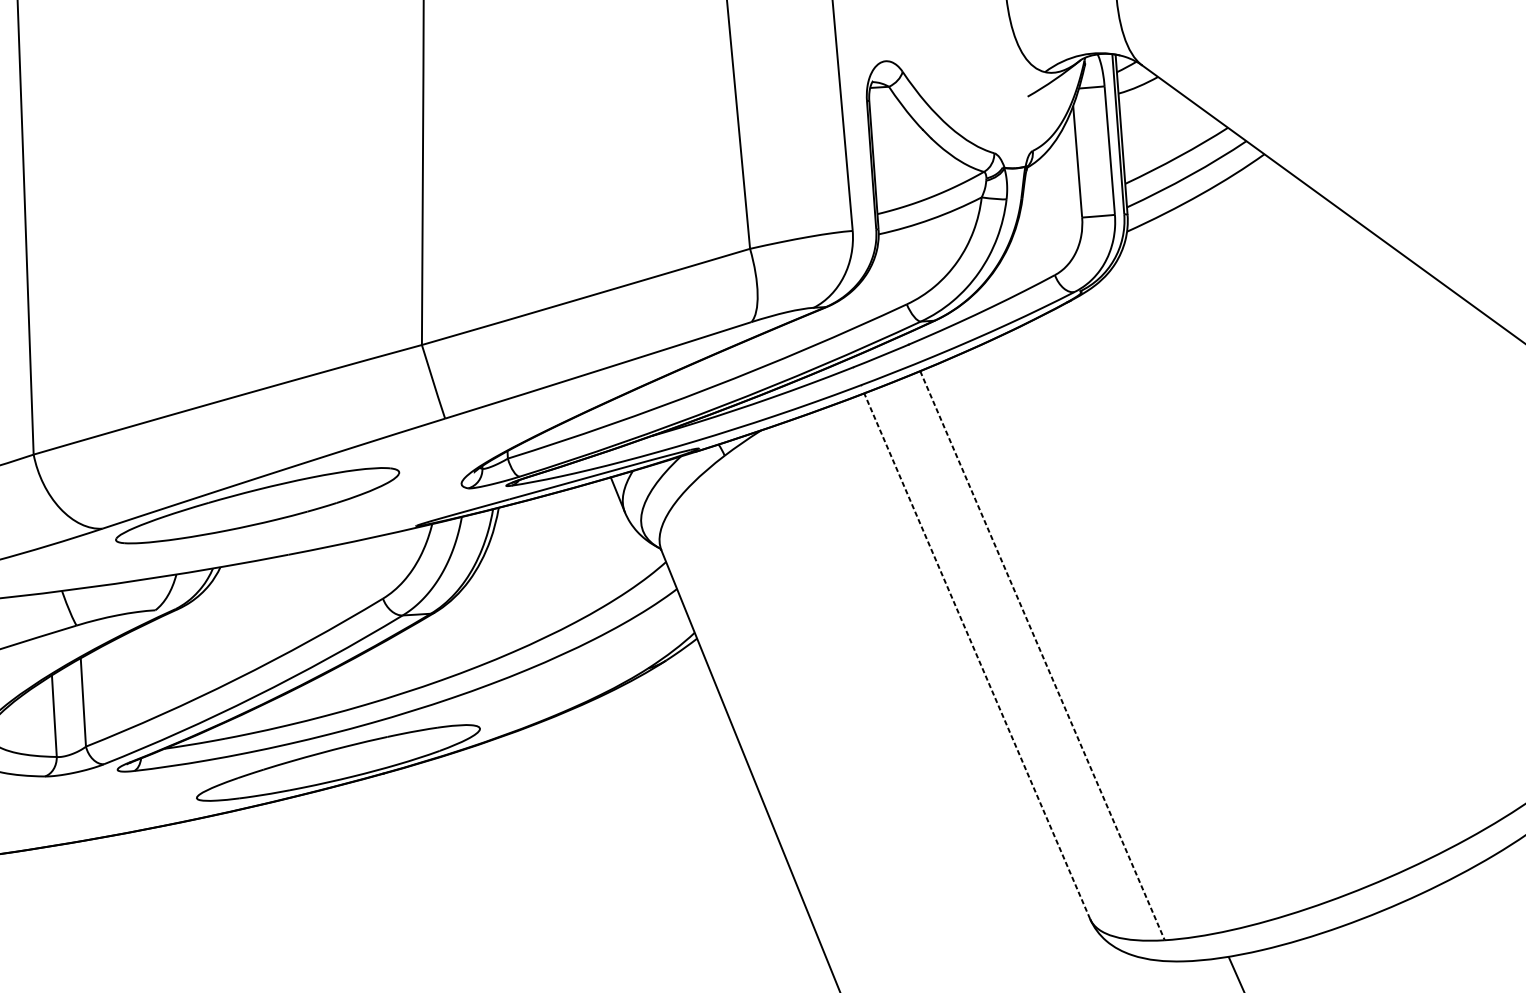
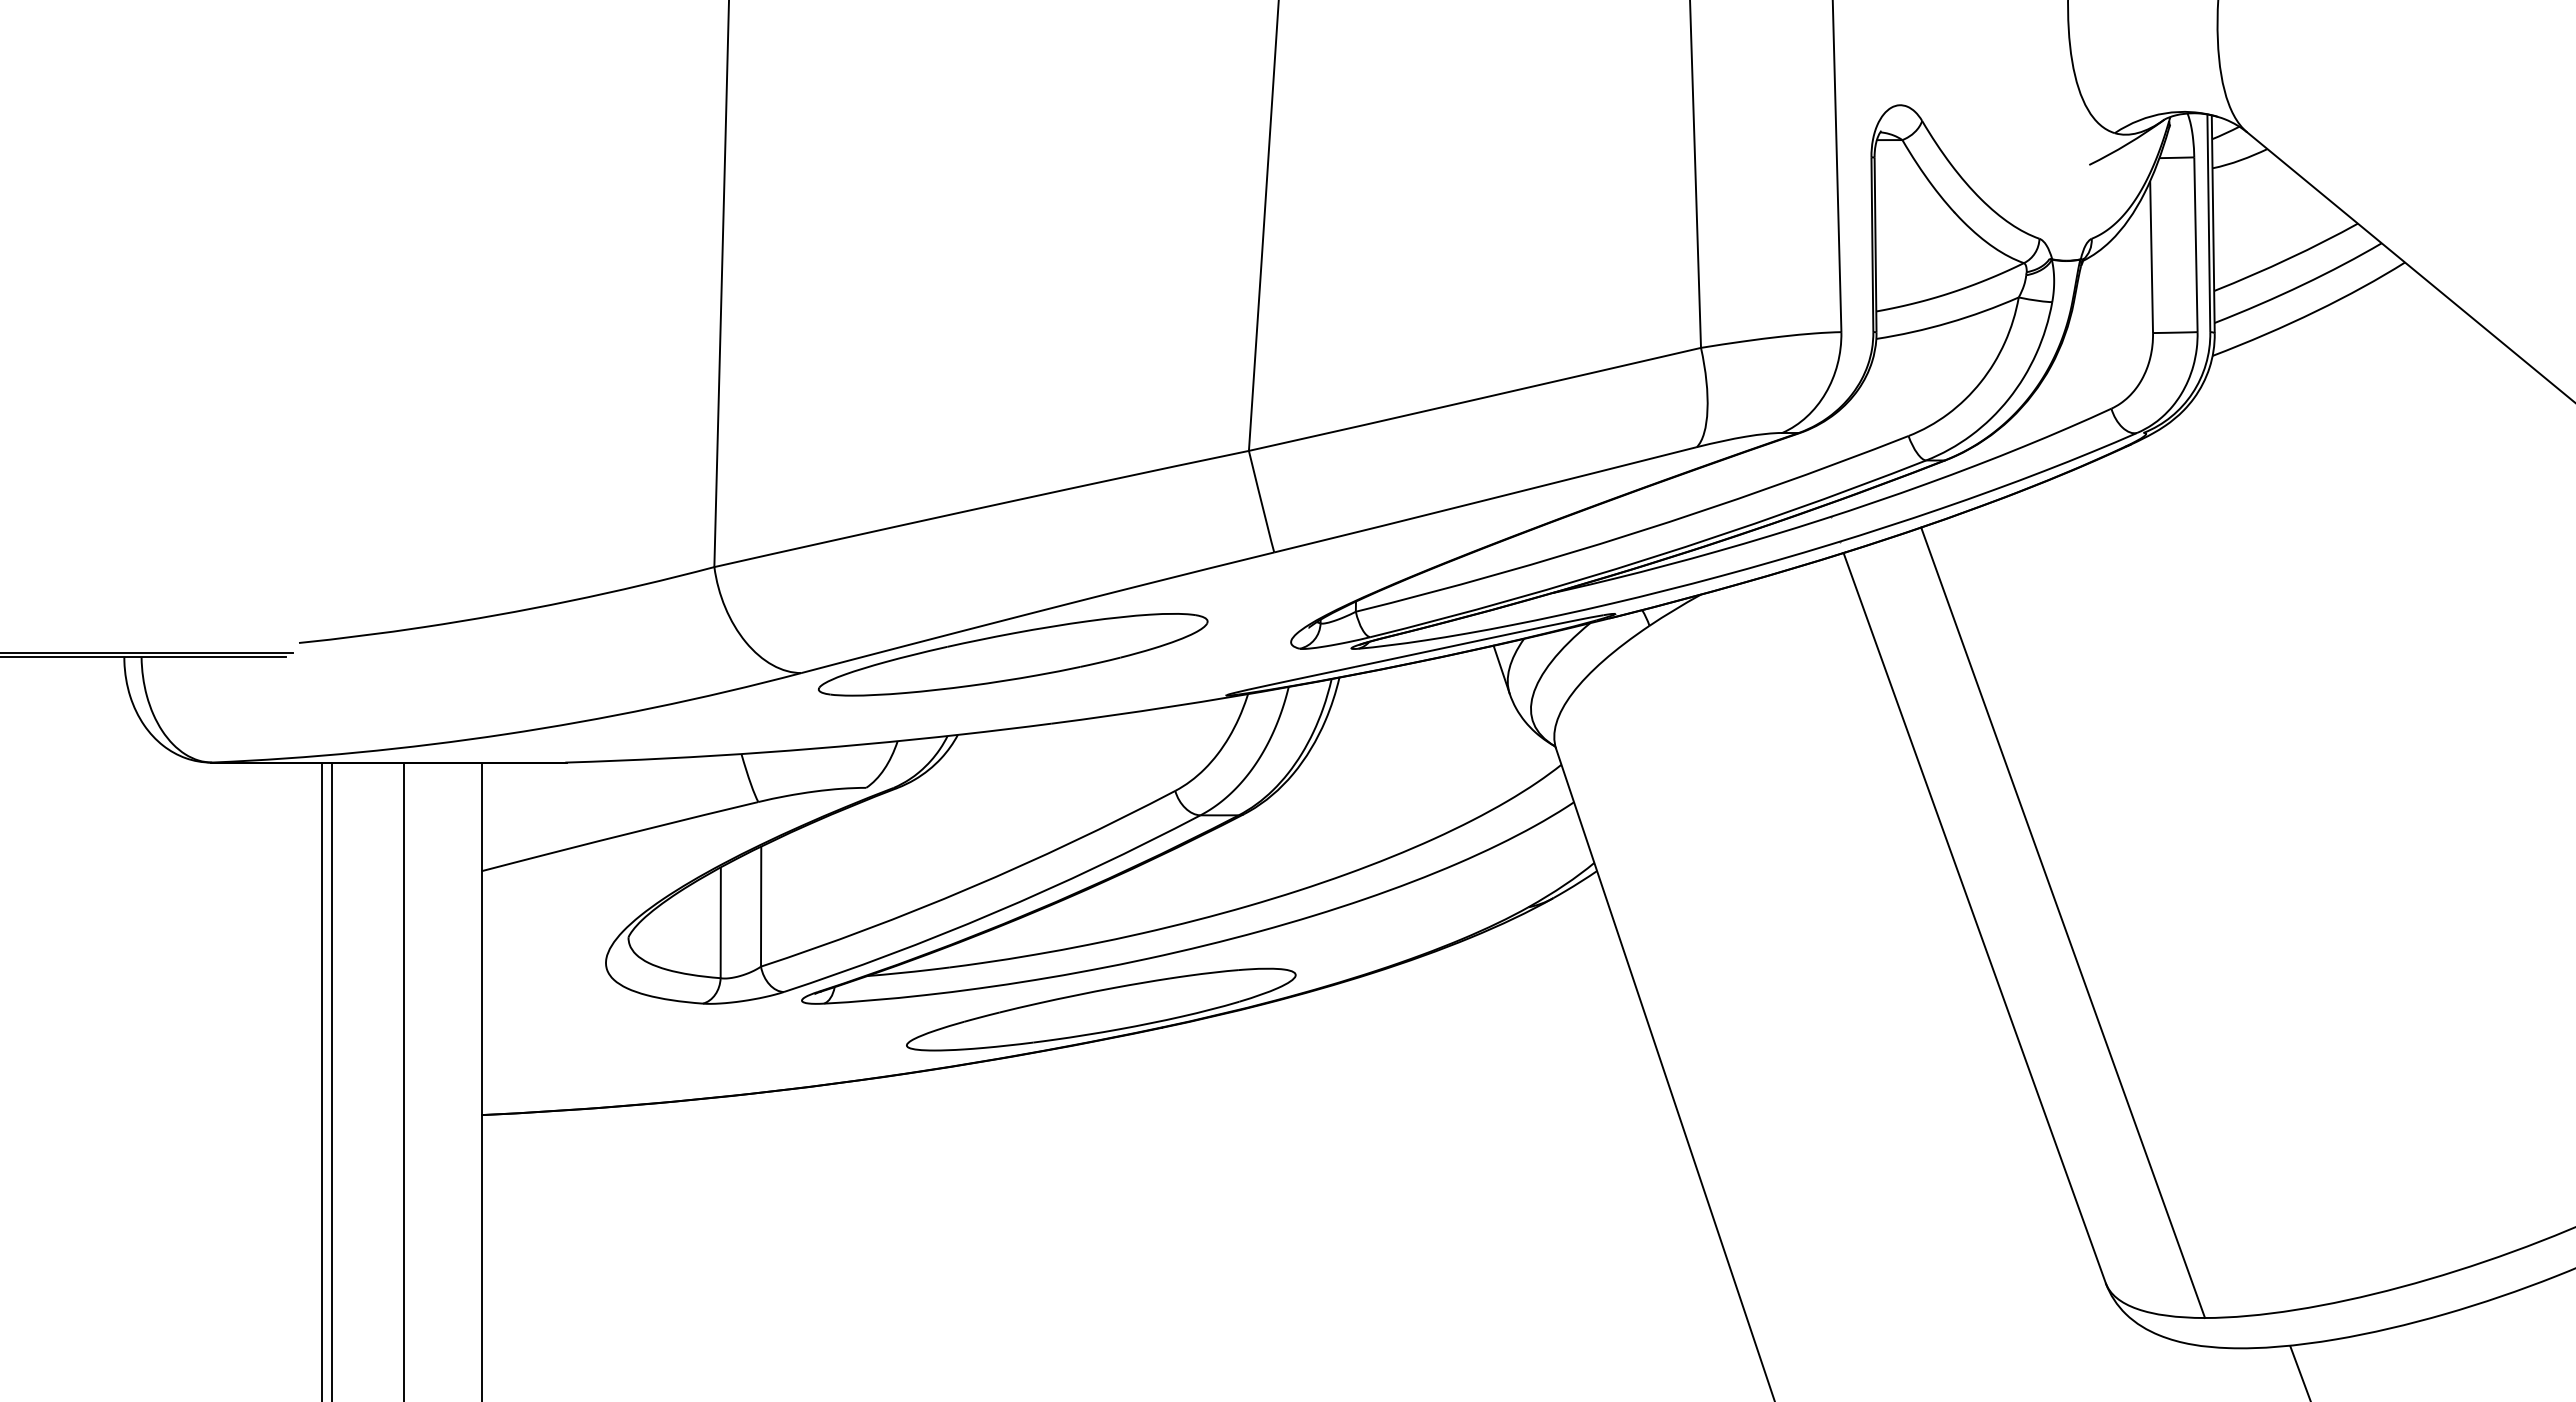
line: (1042, 655) -> (2063, 922), dashed -> solid
line: (977, 656) -> (1974, 918), dashed -> solid

